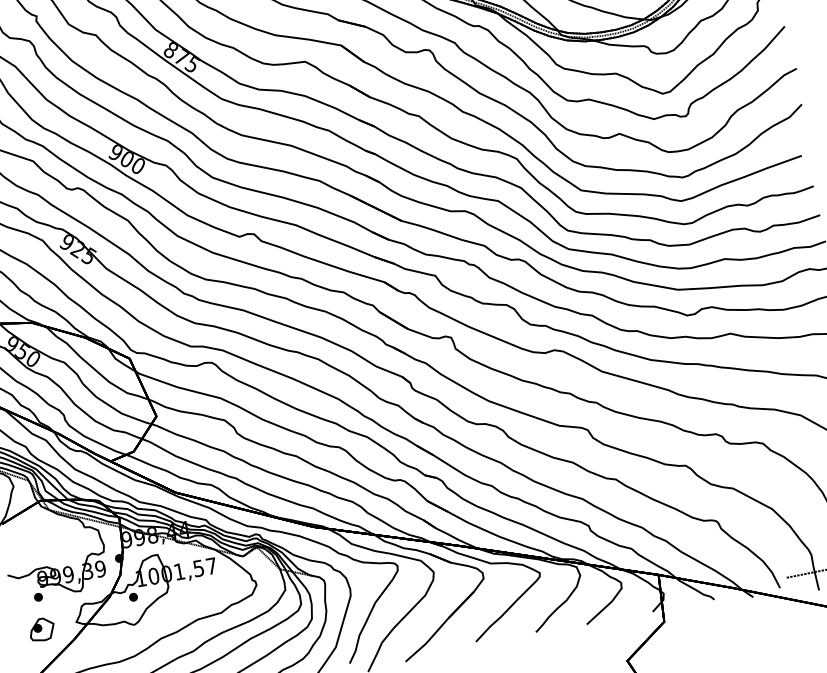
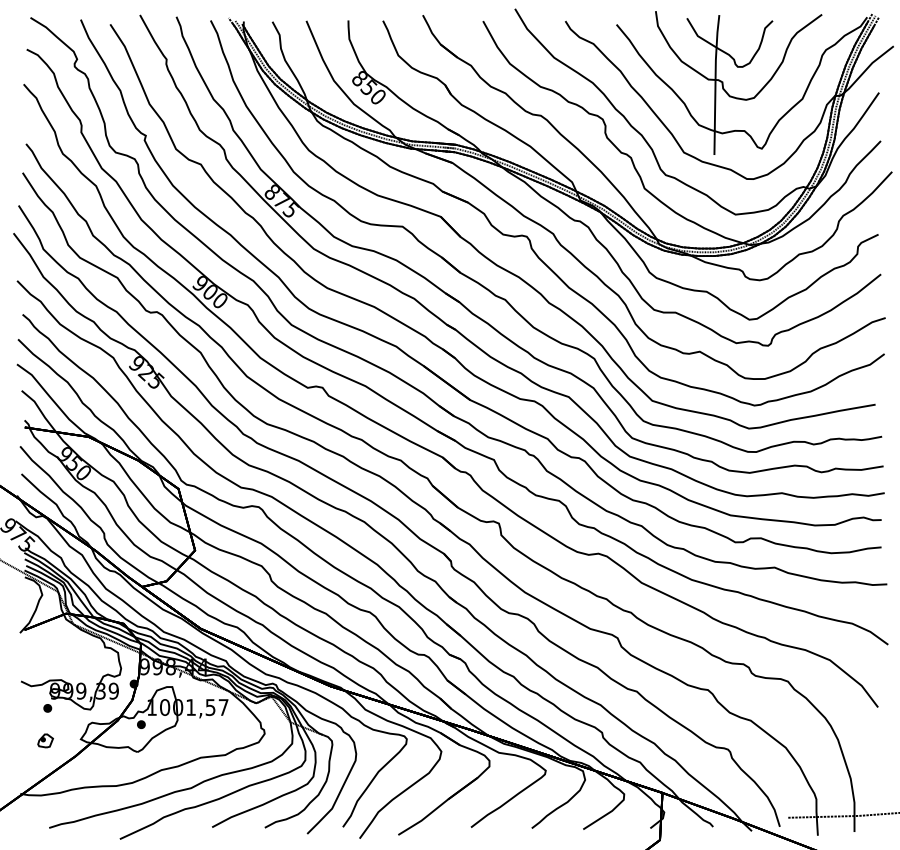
part: (41, 629) -> (45, 740), size x0.6

